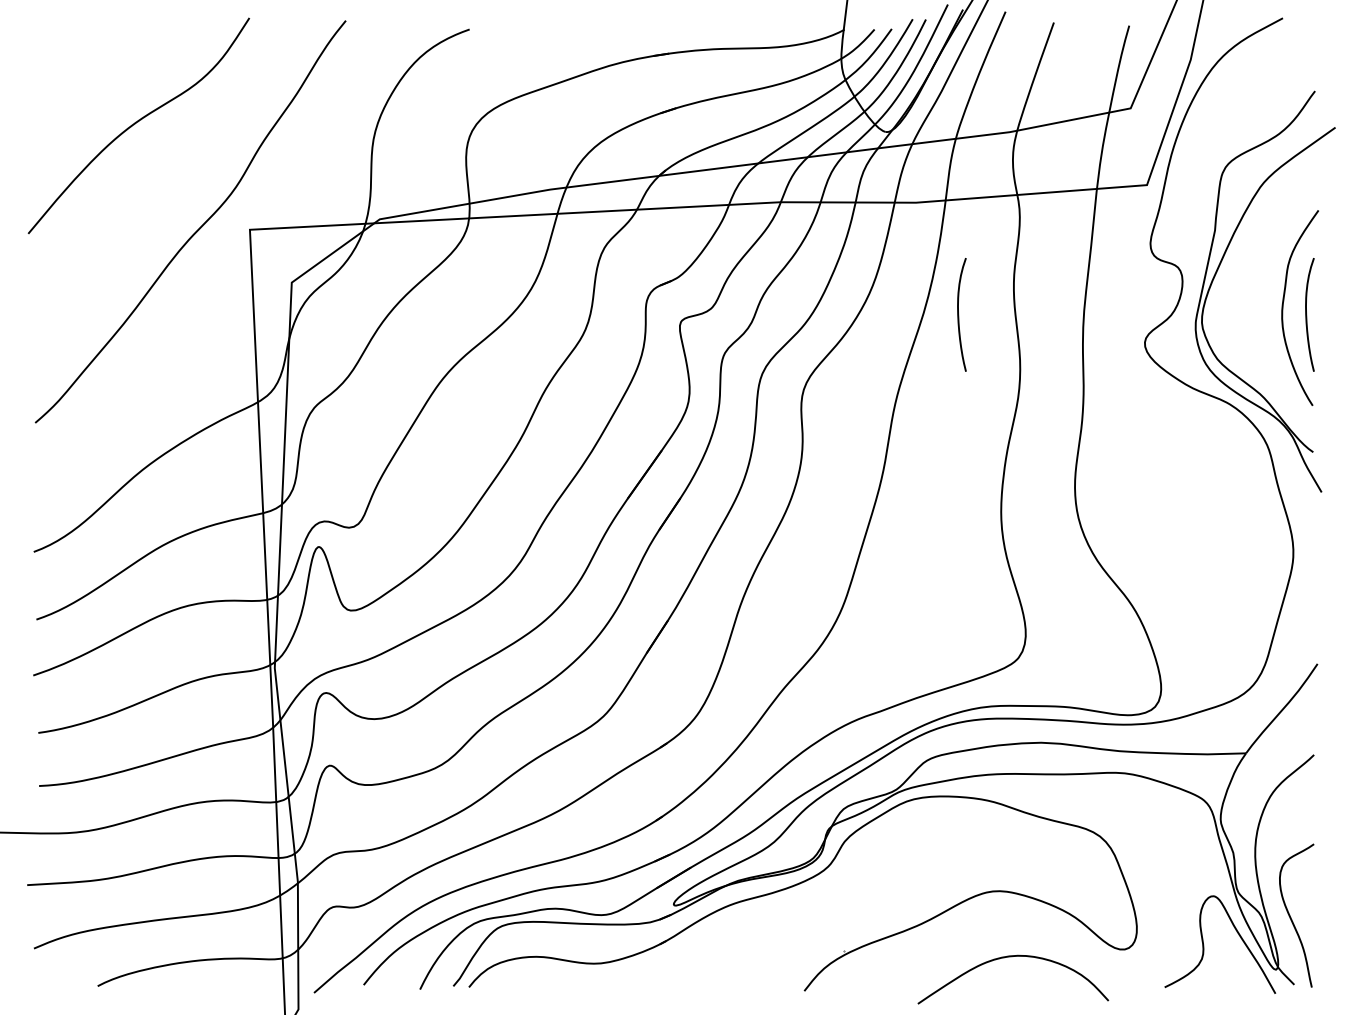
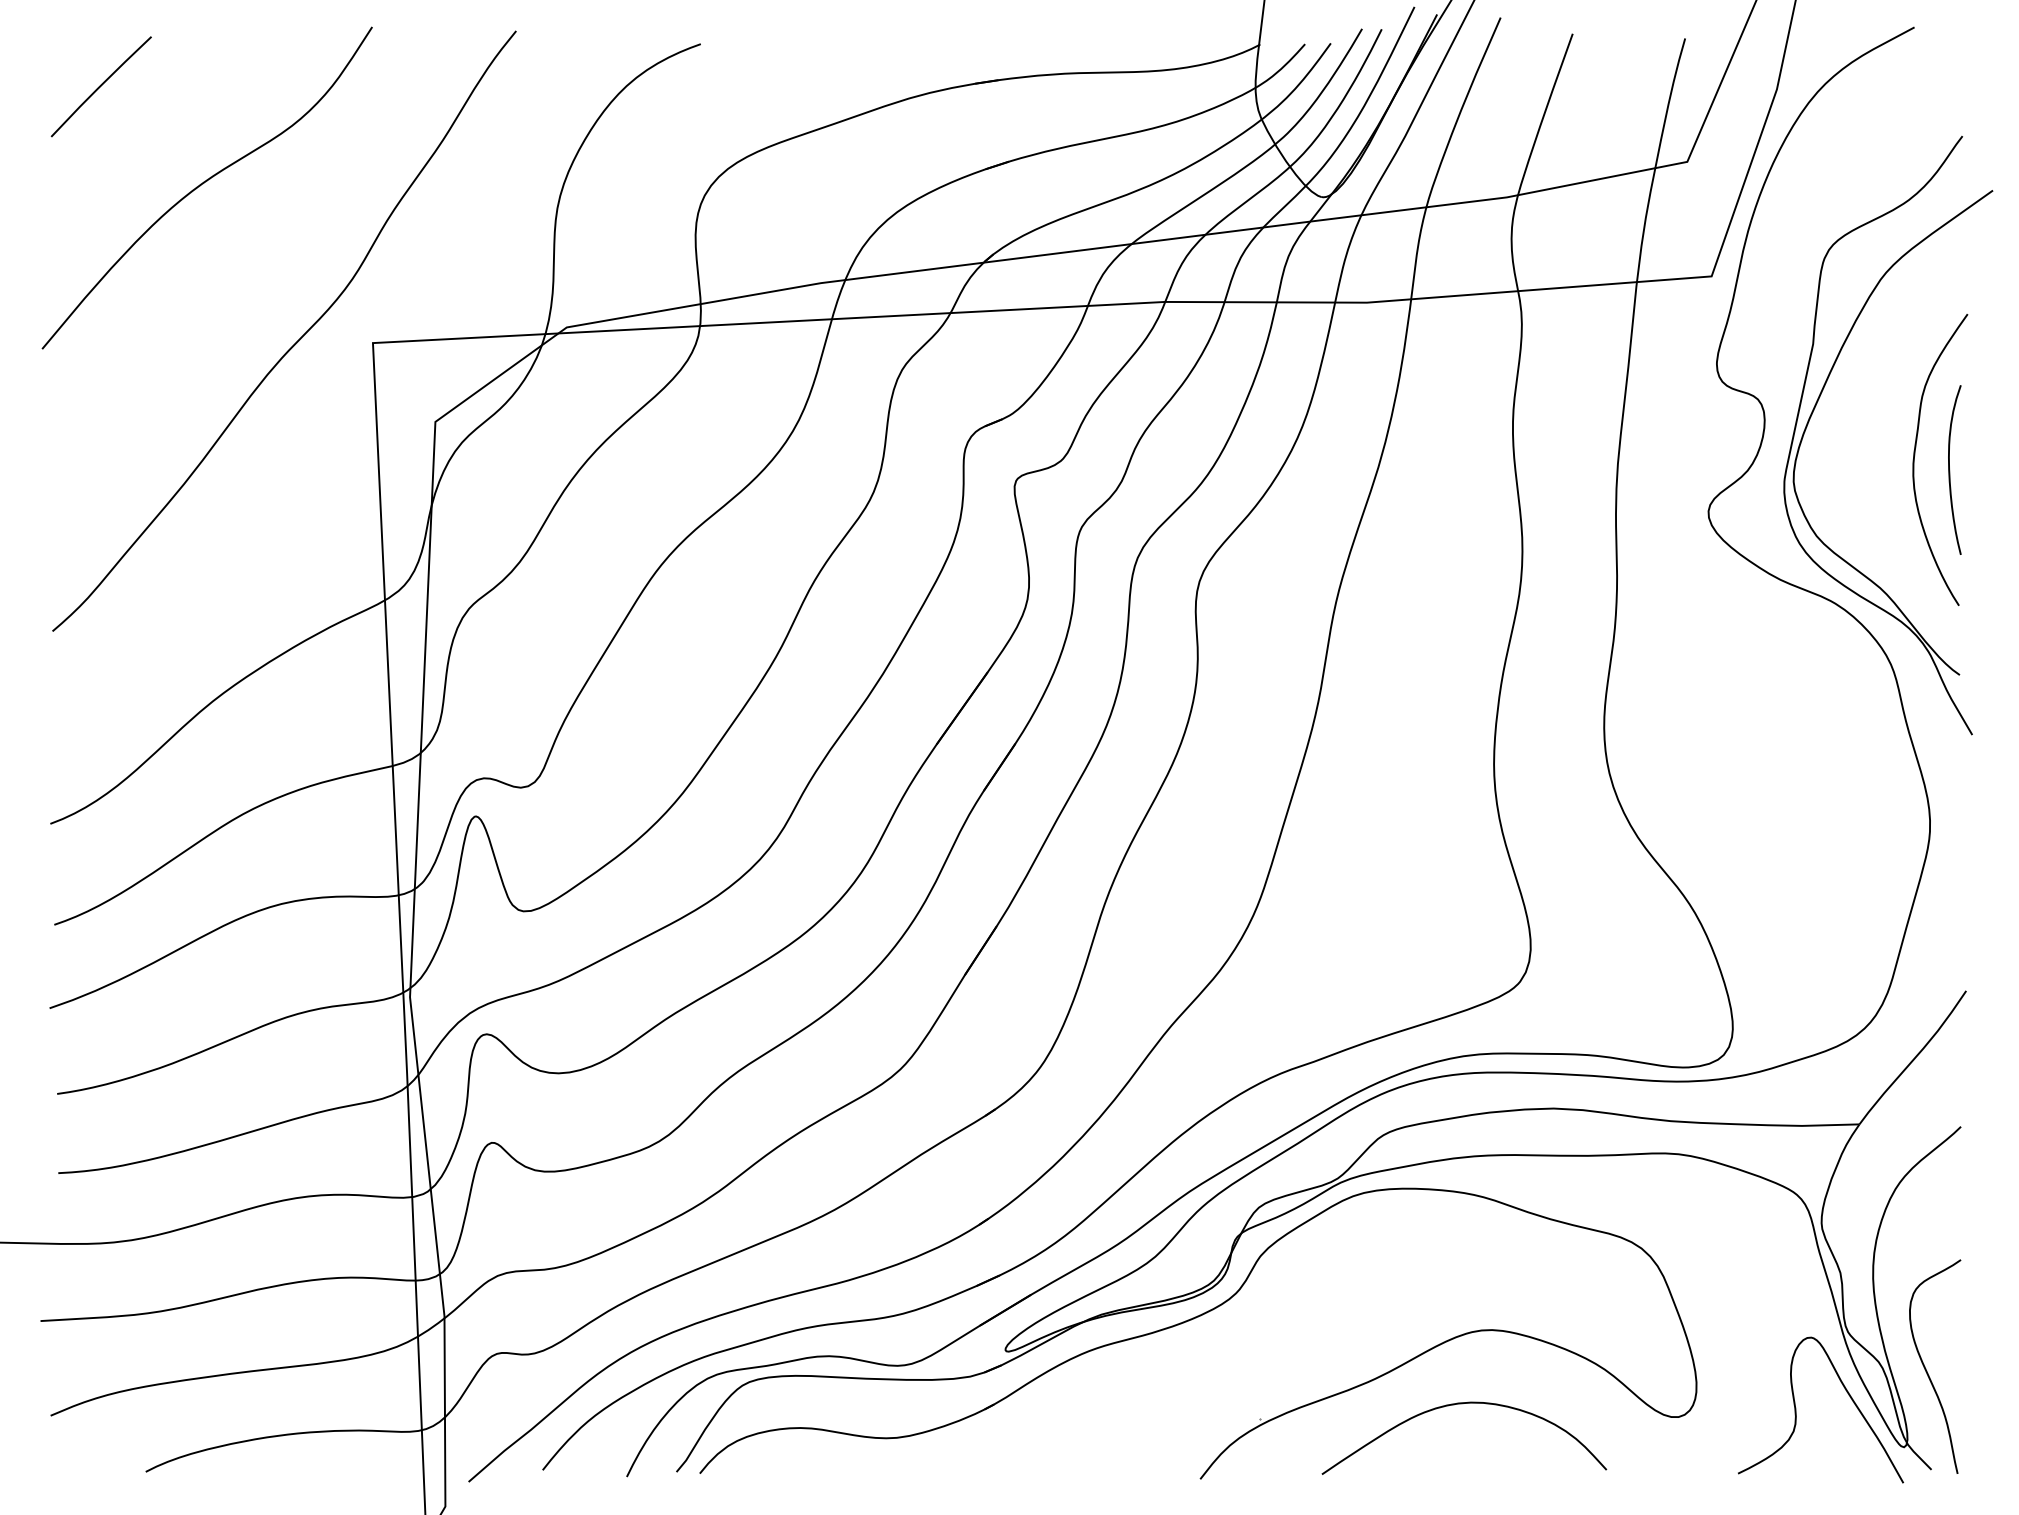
line: (67, 57) -> (100, 85), added
curve: (959, 315) -> (1431, 470), removed
curve: (1012, 957) -> (1463, 1405), moved

